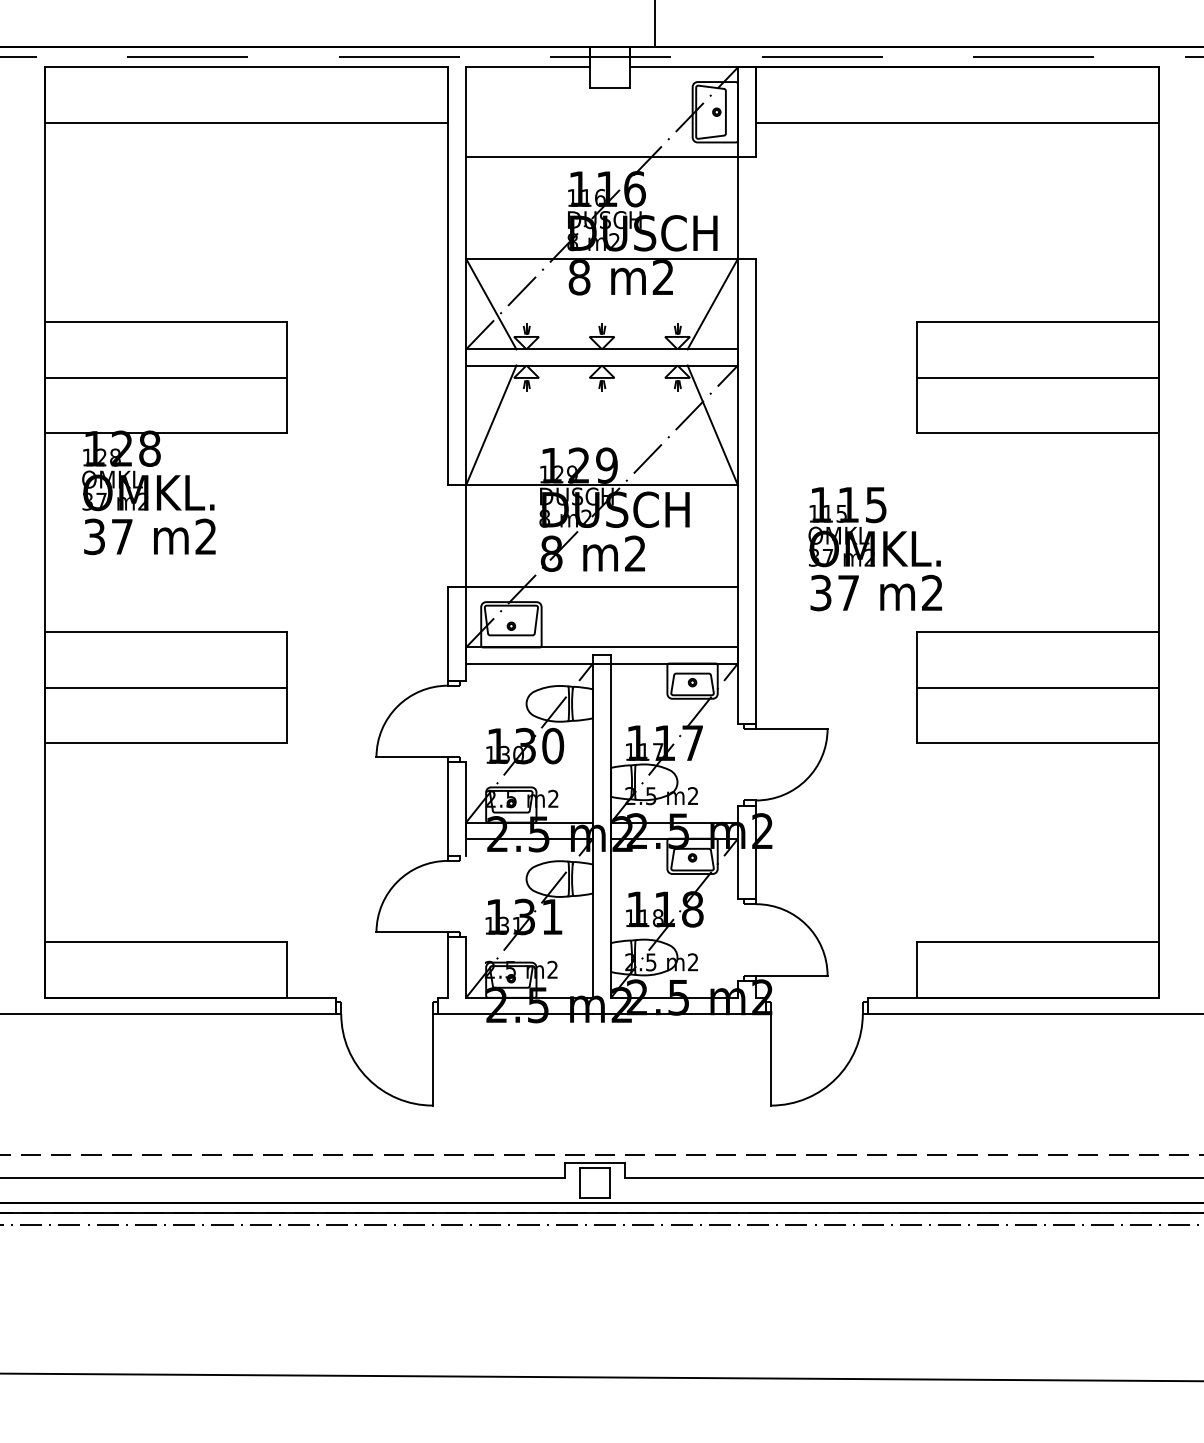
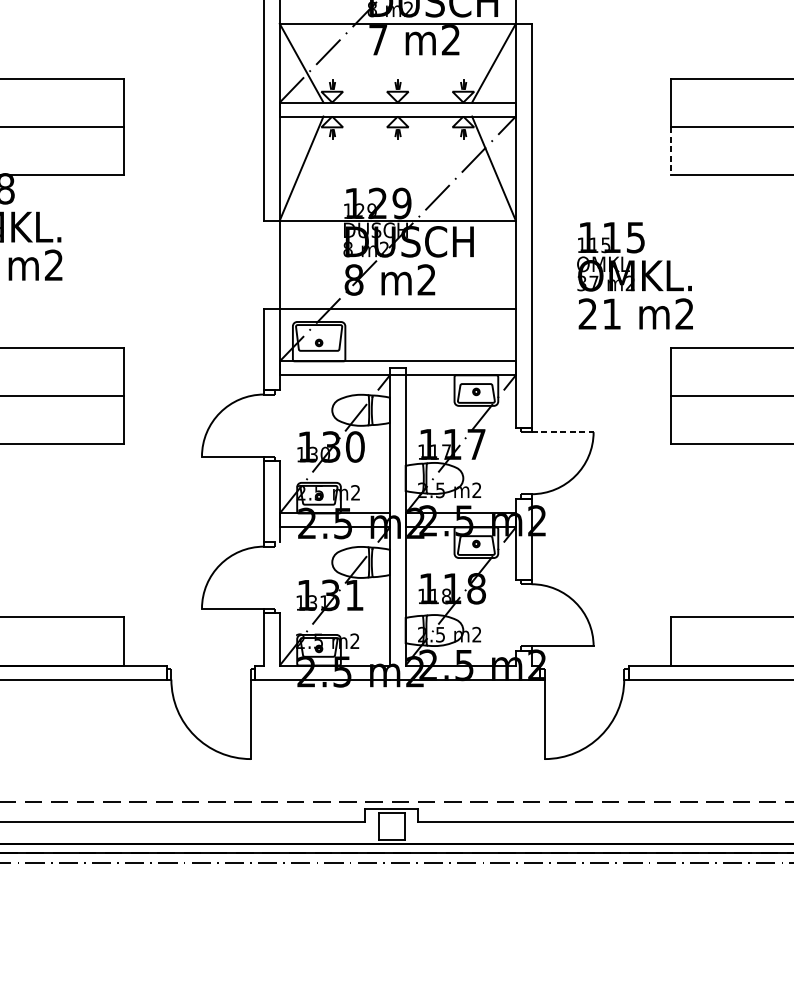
text: (579, 277) -> (378, 40), 8 -> 7
line: (917, 405) -> (671, 151), solid -> dashed
text: (834, 593) -> (599, 314), 37 -> 21
line: (791, 729) -> (562, 432), solid -> dashed

